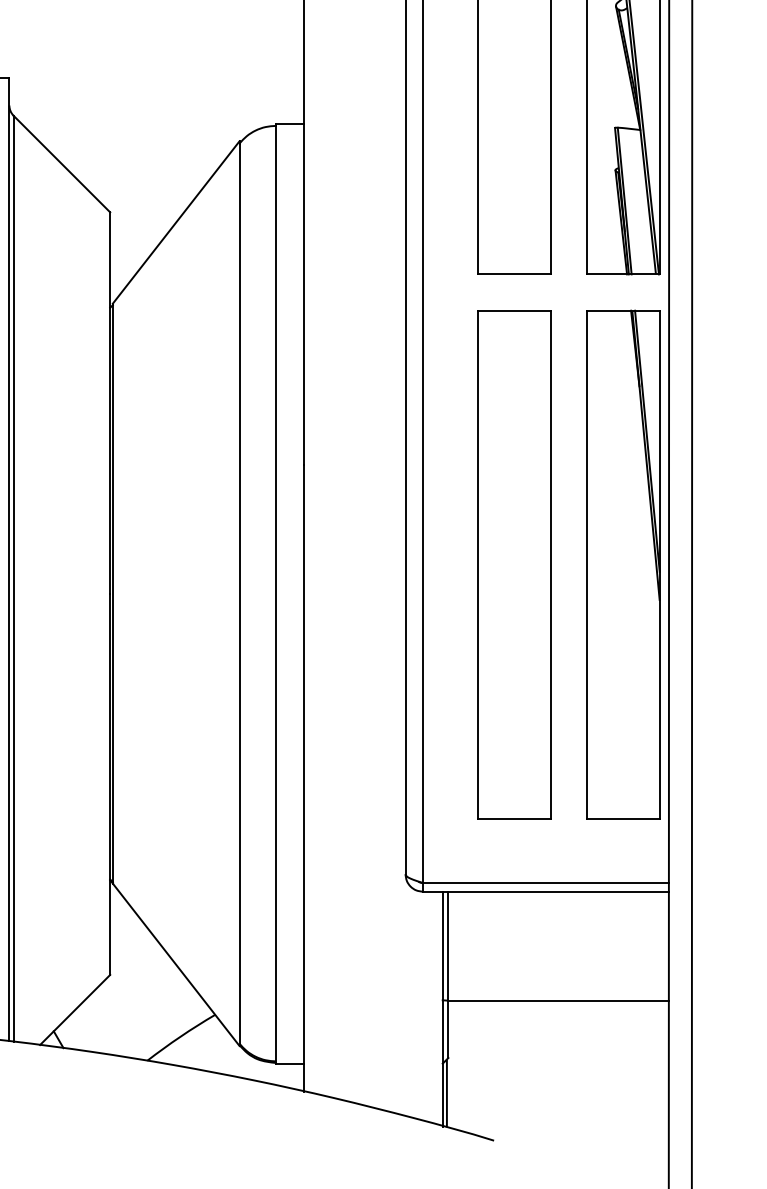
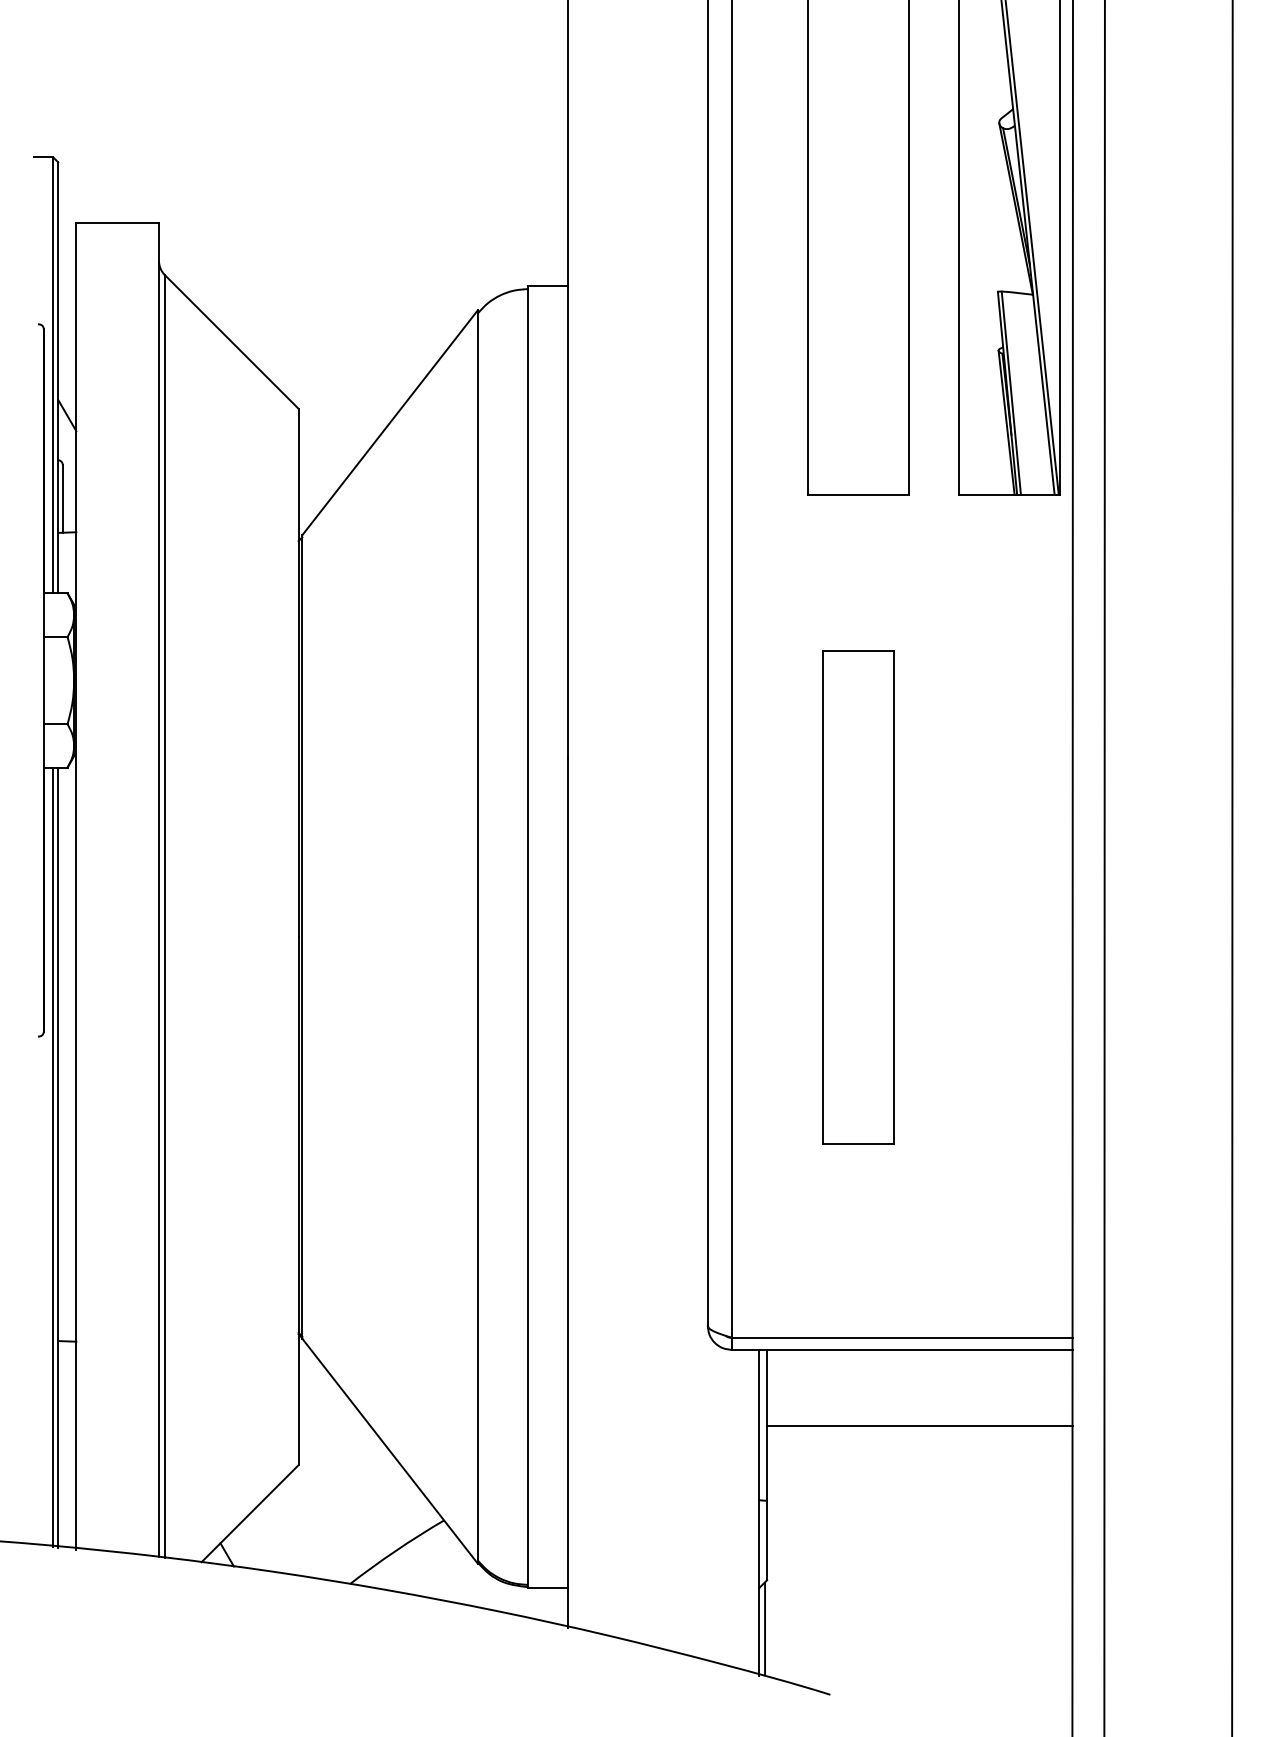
part: (514, 564) -> (858, 896), size x0.7
part: (623, 564) -> (1009, 896), removed
line: (558, 1000) -> (919, 1425), moved

